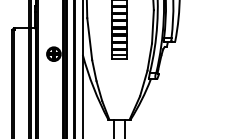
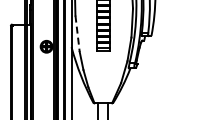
line: (89, 39) -> (77, 34), solid -> dashed

